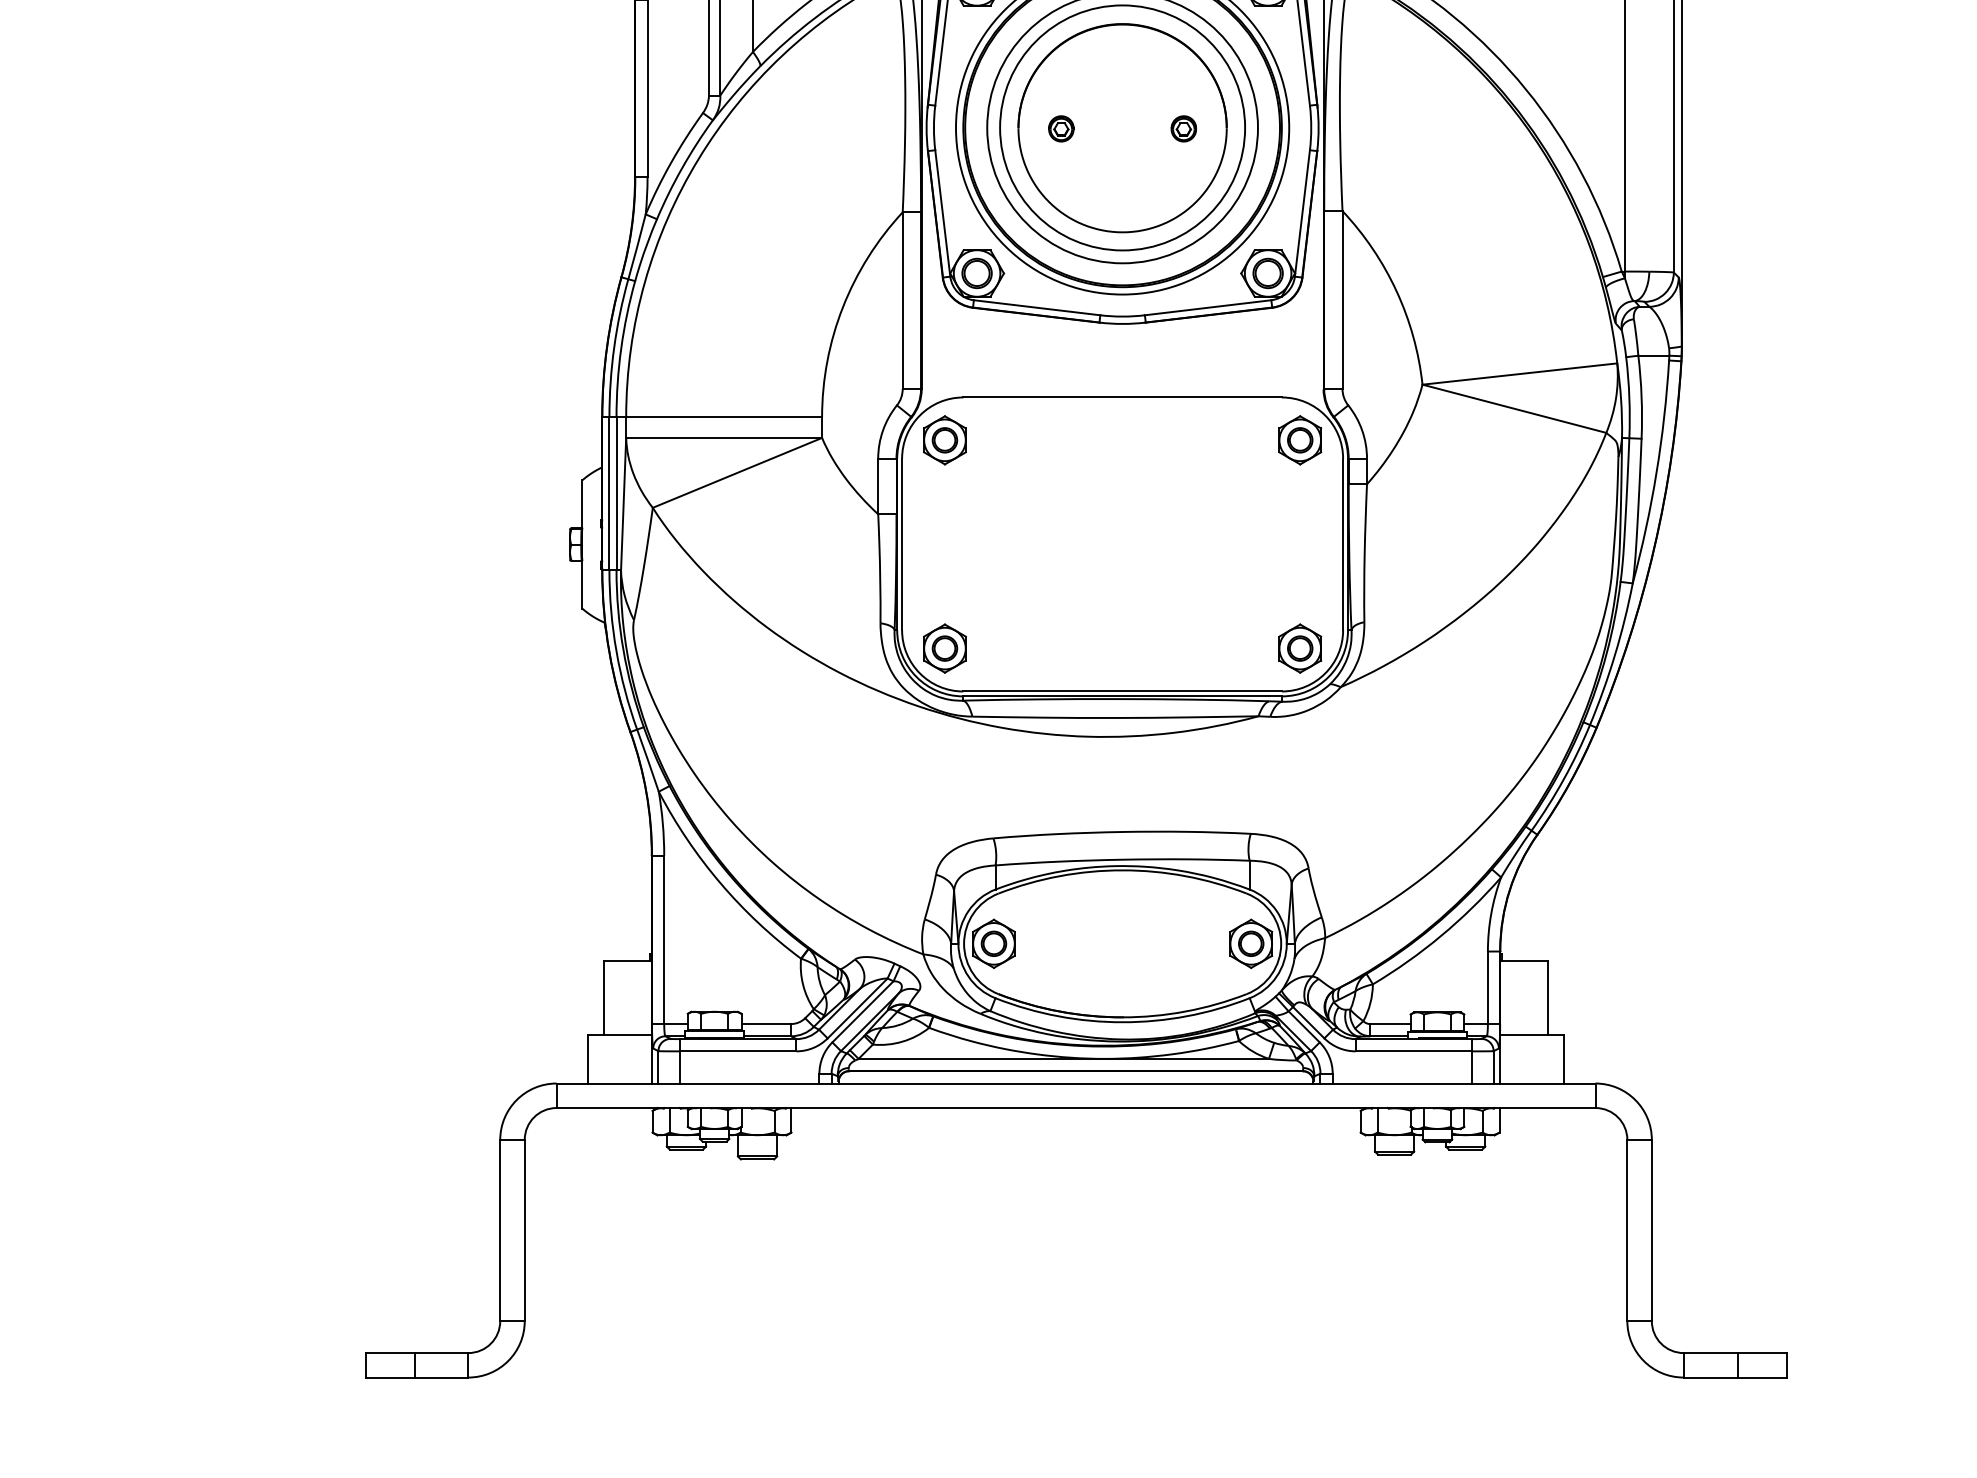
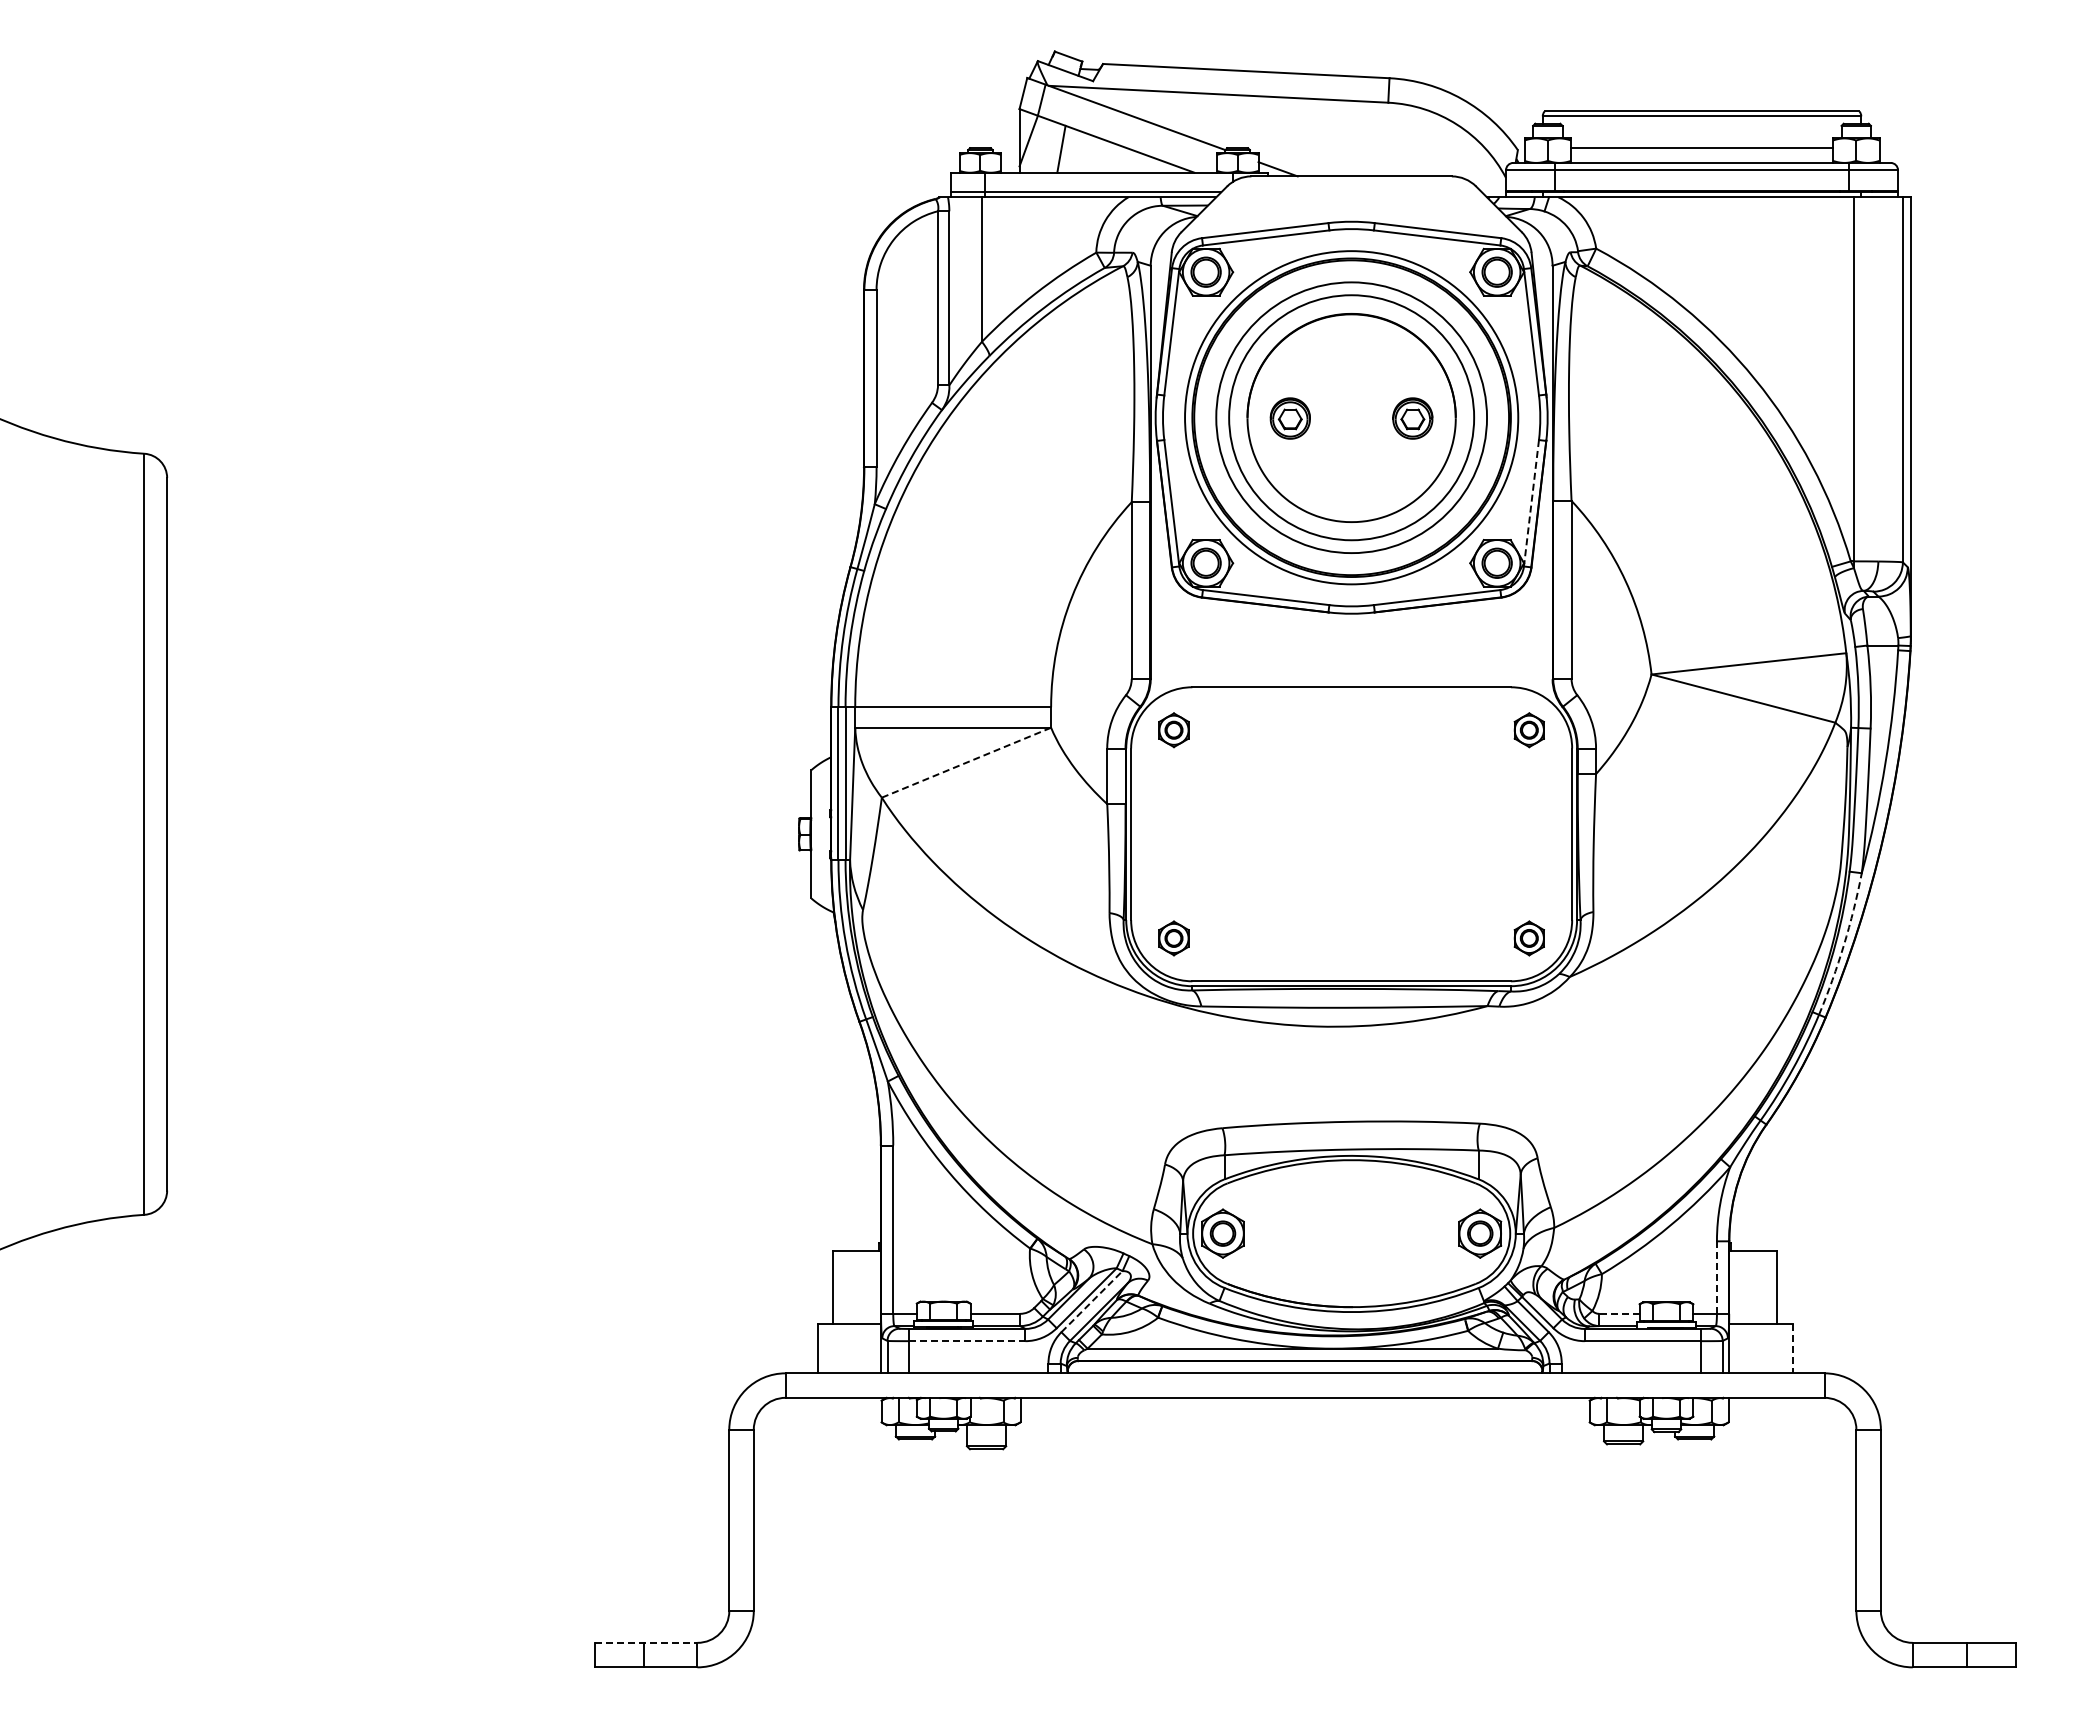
part: (1061, 128) -> (1290, 418), size x1.6
part: (1183, 128) -> (1412, 418), size x1.6
line: (1302, 213) -> (1531, 503), solid -> dashed
part: (944, 440) -> (1173, 730), size x0.7
part: (1300, 440) -> (1529, 730), size x0.7
line: (737, 472) -> (966, 762), solid -> dashed
part: (944, 648) -> (1173, 938), size x0.7
part: (1300, 648) -> (1529, 938), size x0.7
arc: (1614, 655) -> (1843, 945), solid -> dashed
line: (1487, 987) -> (1716, 1277), solid -> dashed
line: (863, 1011) -> (1092, 1301), solid -> dashed
line: (1389, 1023) -> (1618, 1313), solid -> dashed
line: (738, 1051) -> (967, 1341), solid -> dashed
line: (1563, 1058) -> (1792, 1348), solid -> dashed
line: (417, 1352) -> (646, 1642), solid -> dashed

